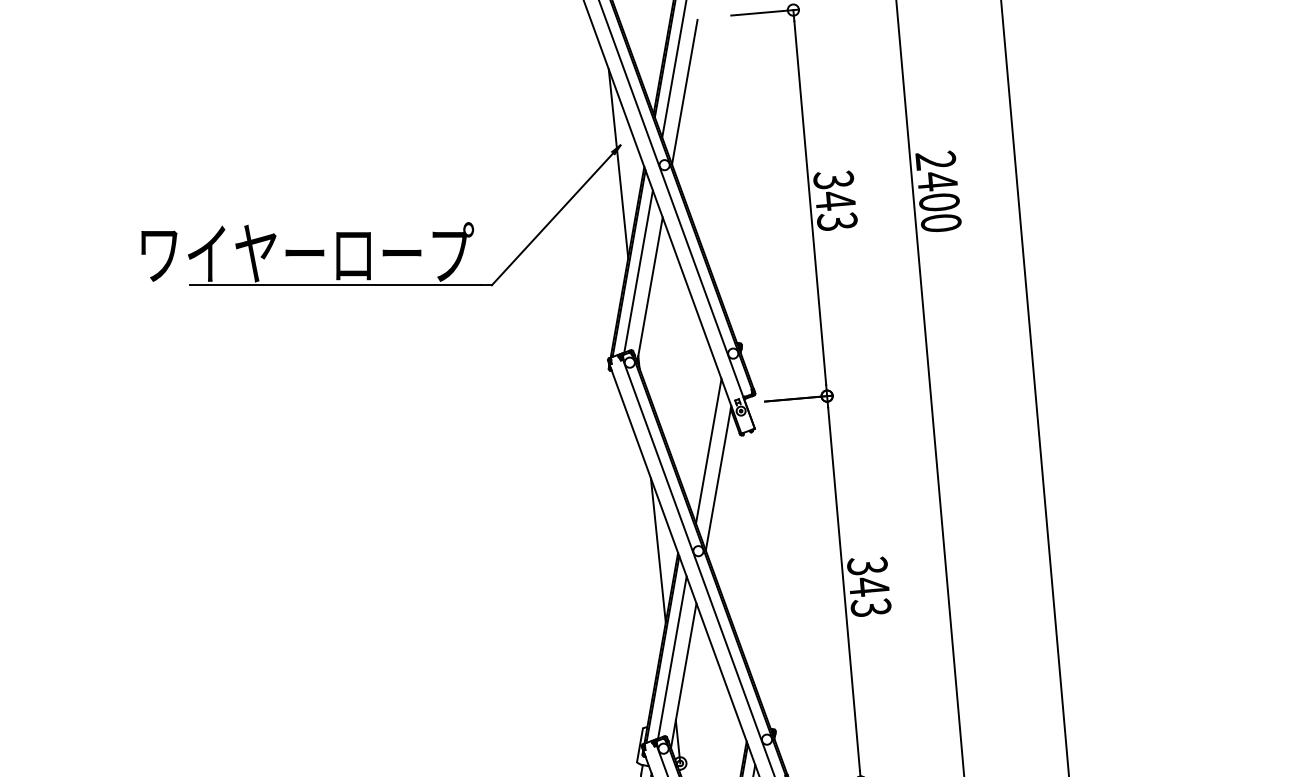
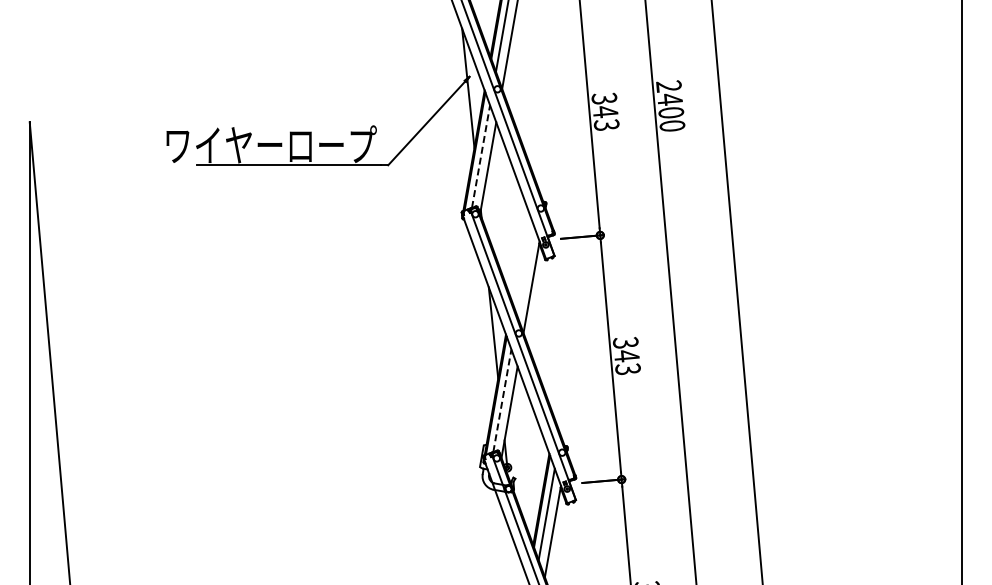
line: (639, 271) -> (481, 156), solid -> dashed
line: (708, 450) -> (525, 269), removed
line: (672, 657) -> (502, 400), solid -> dashed

